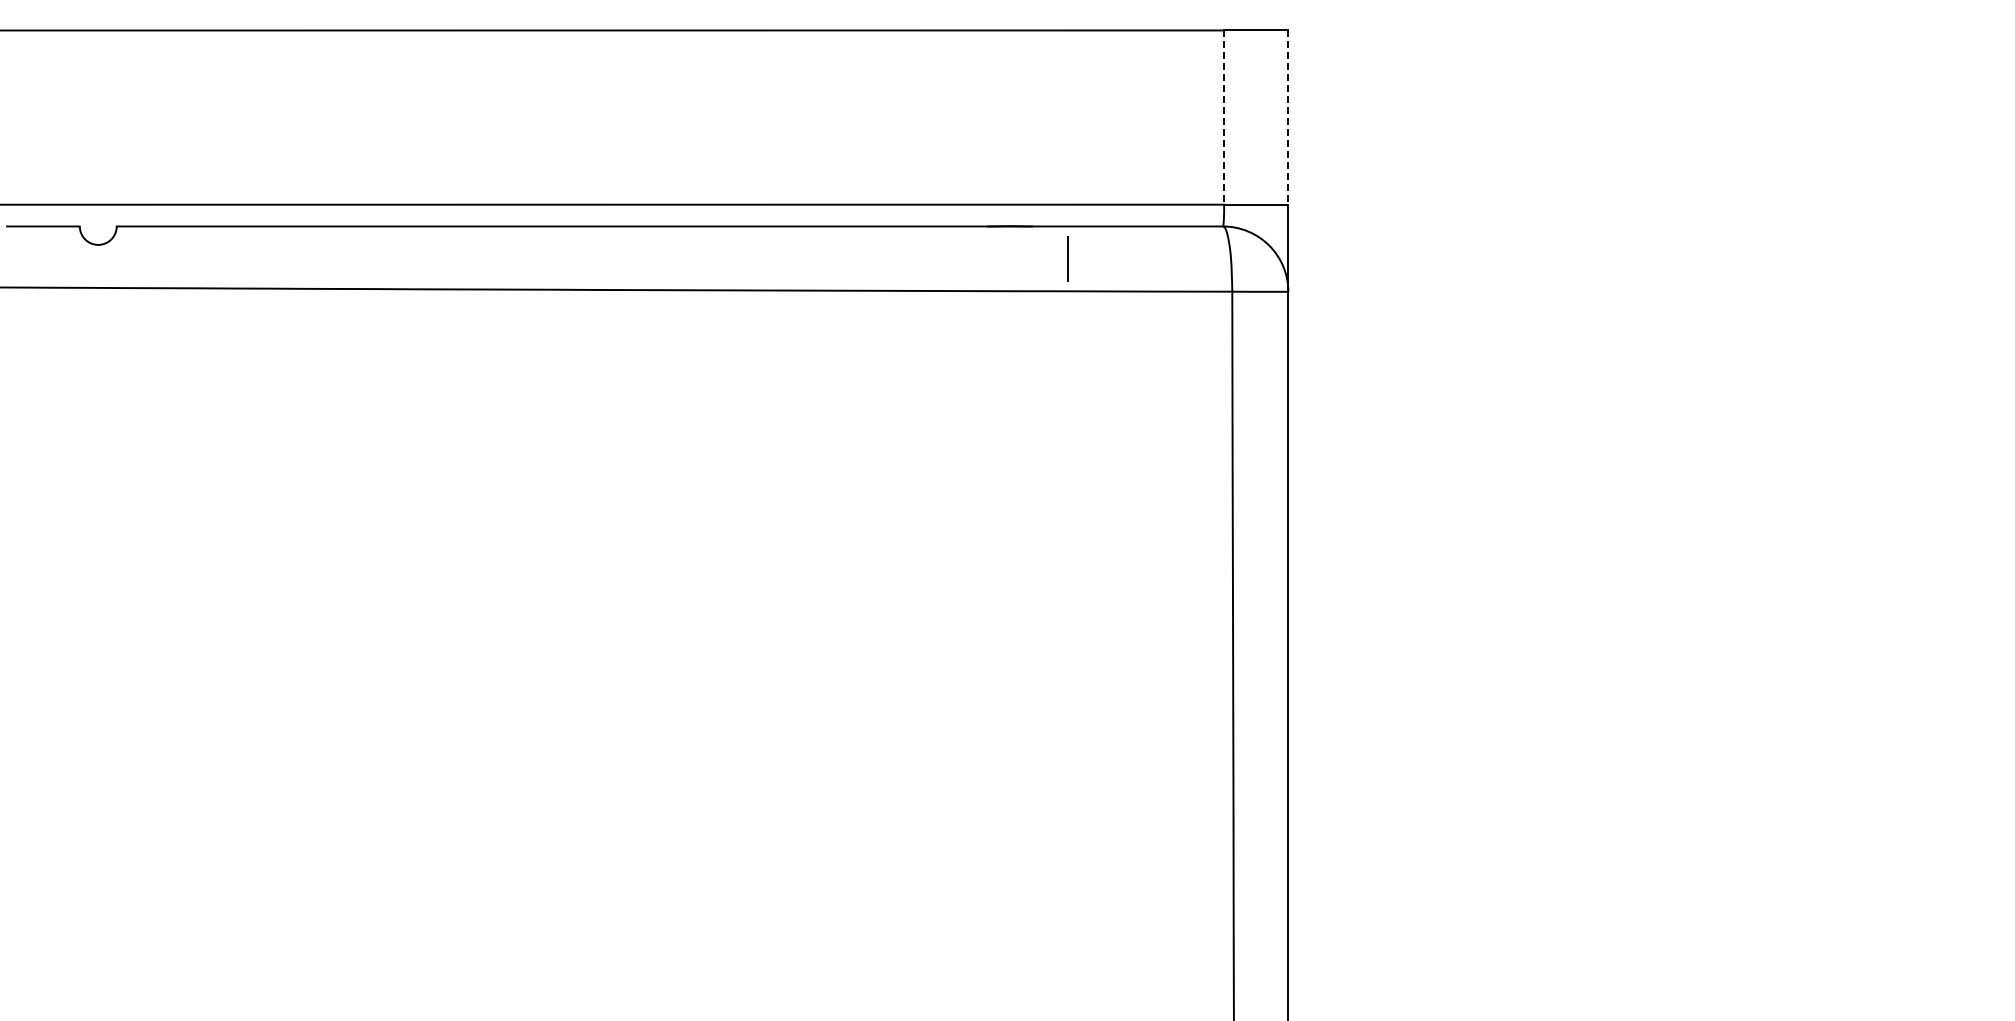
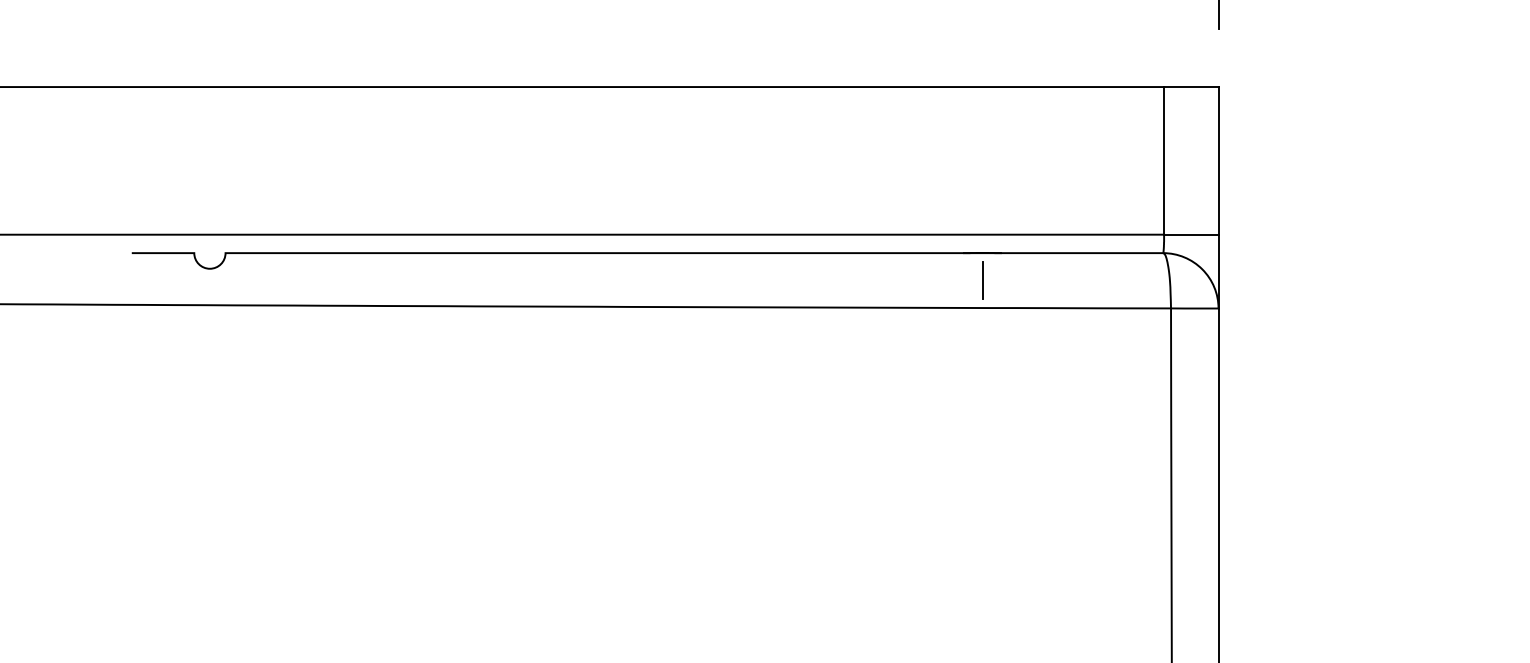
line: (1224, 118) -> (1164, 161), dashed -> solid
line: (1288, 118) -> (1218, 161), dashed -> solid
line: (1067, 258) -> (983, 280), moved

